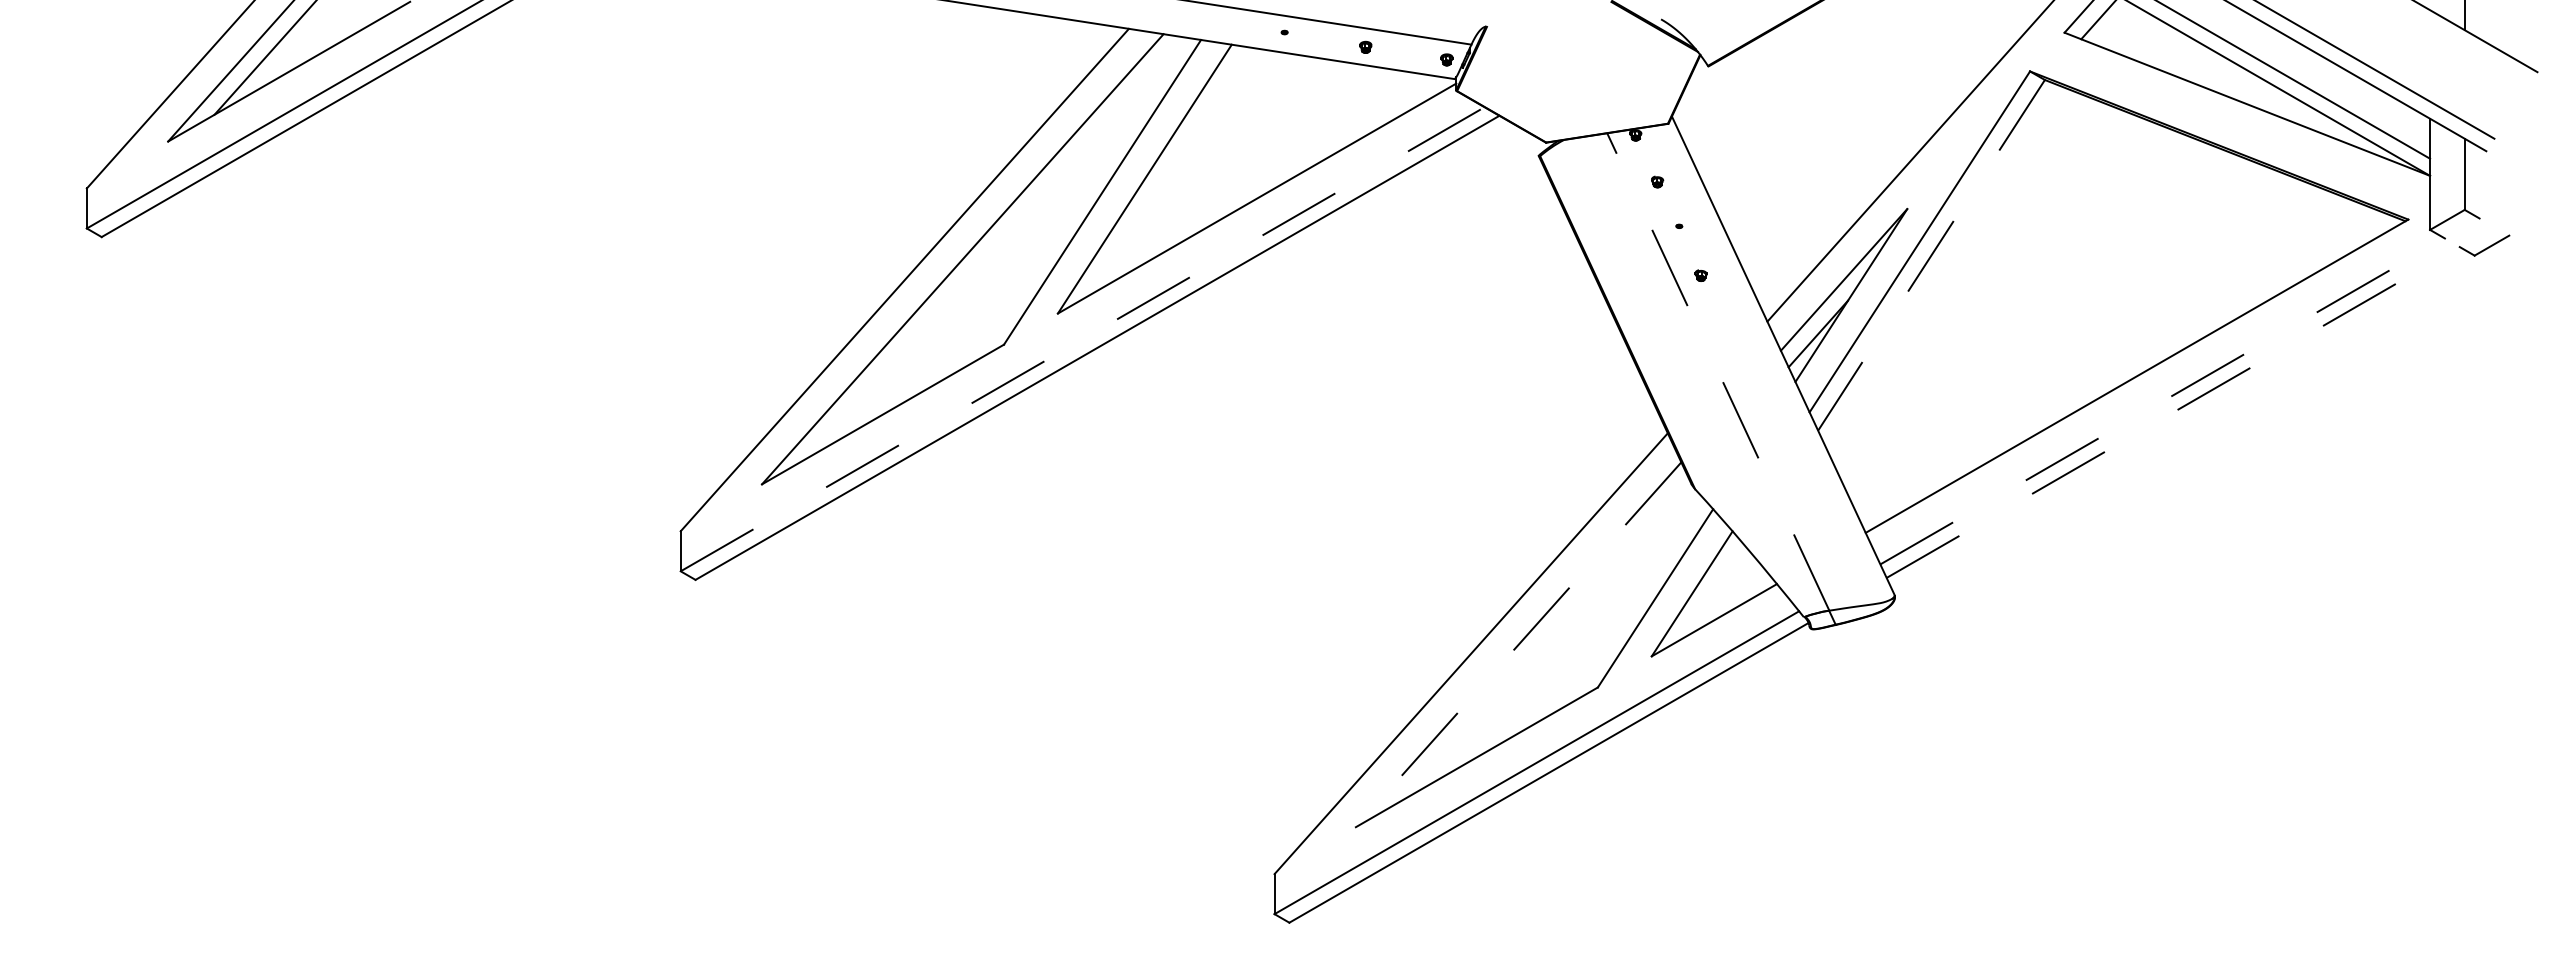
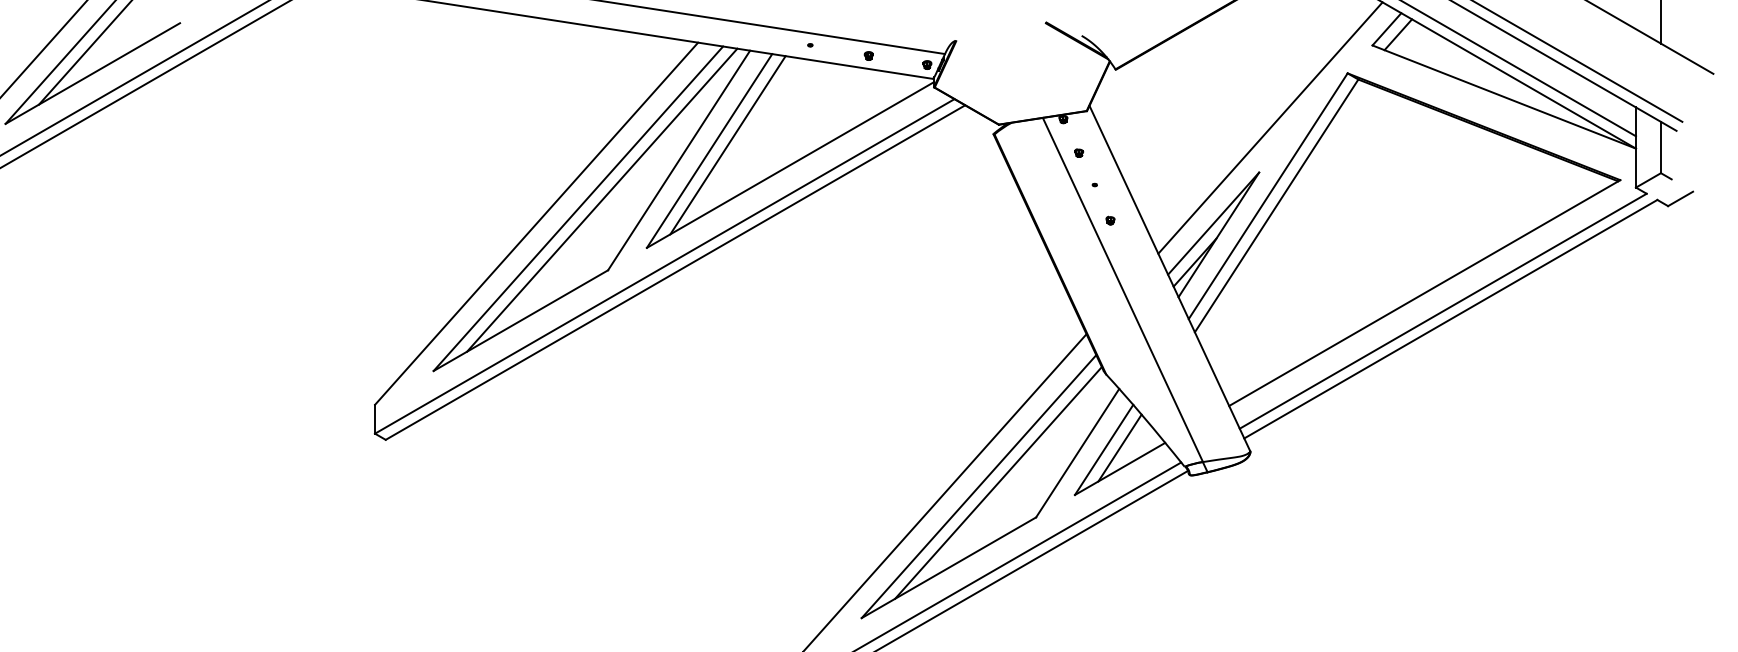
line: (1170, 170) -> (728, 144), added
line: (995, 247) -> (601, 200), added
line: (1931, 255) -> (1276, 206), dashed -> solid
line: (1083, 339) -> (665, 266), dashed -> solid
line: (1718, 371) -> (1123, 289), dashed -> solid
line: (2162, 401) -> (1443, 311), dashed -> solid
line: (2173, 412) -> (1451, 319), dashed -> solid
line: (1714, 590) -> (1120, 447), added
line: (1545, 639) -> (998, 482), added
line: (1518, 645) -> (978, 487), dashed -> solid

